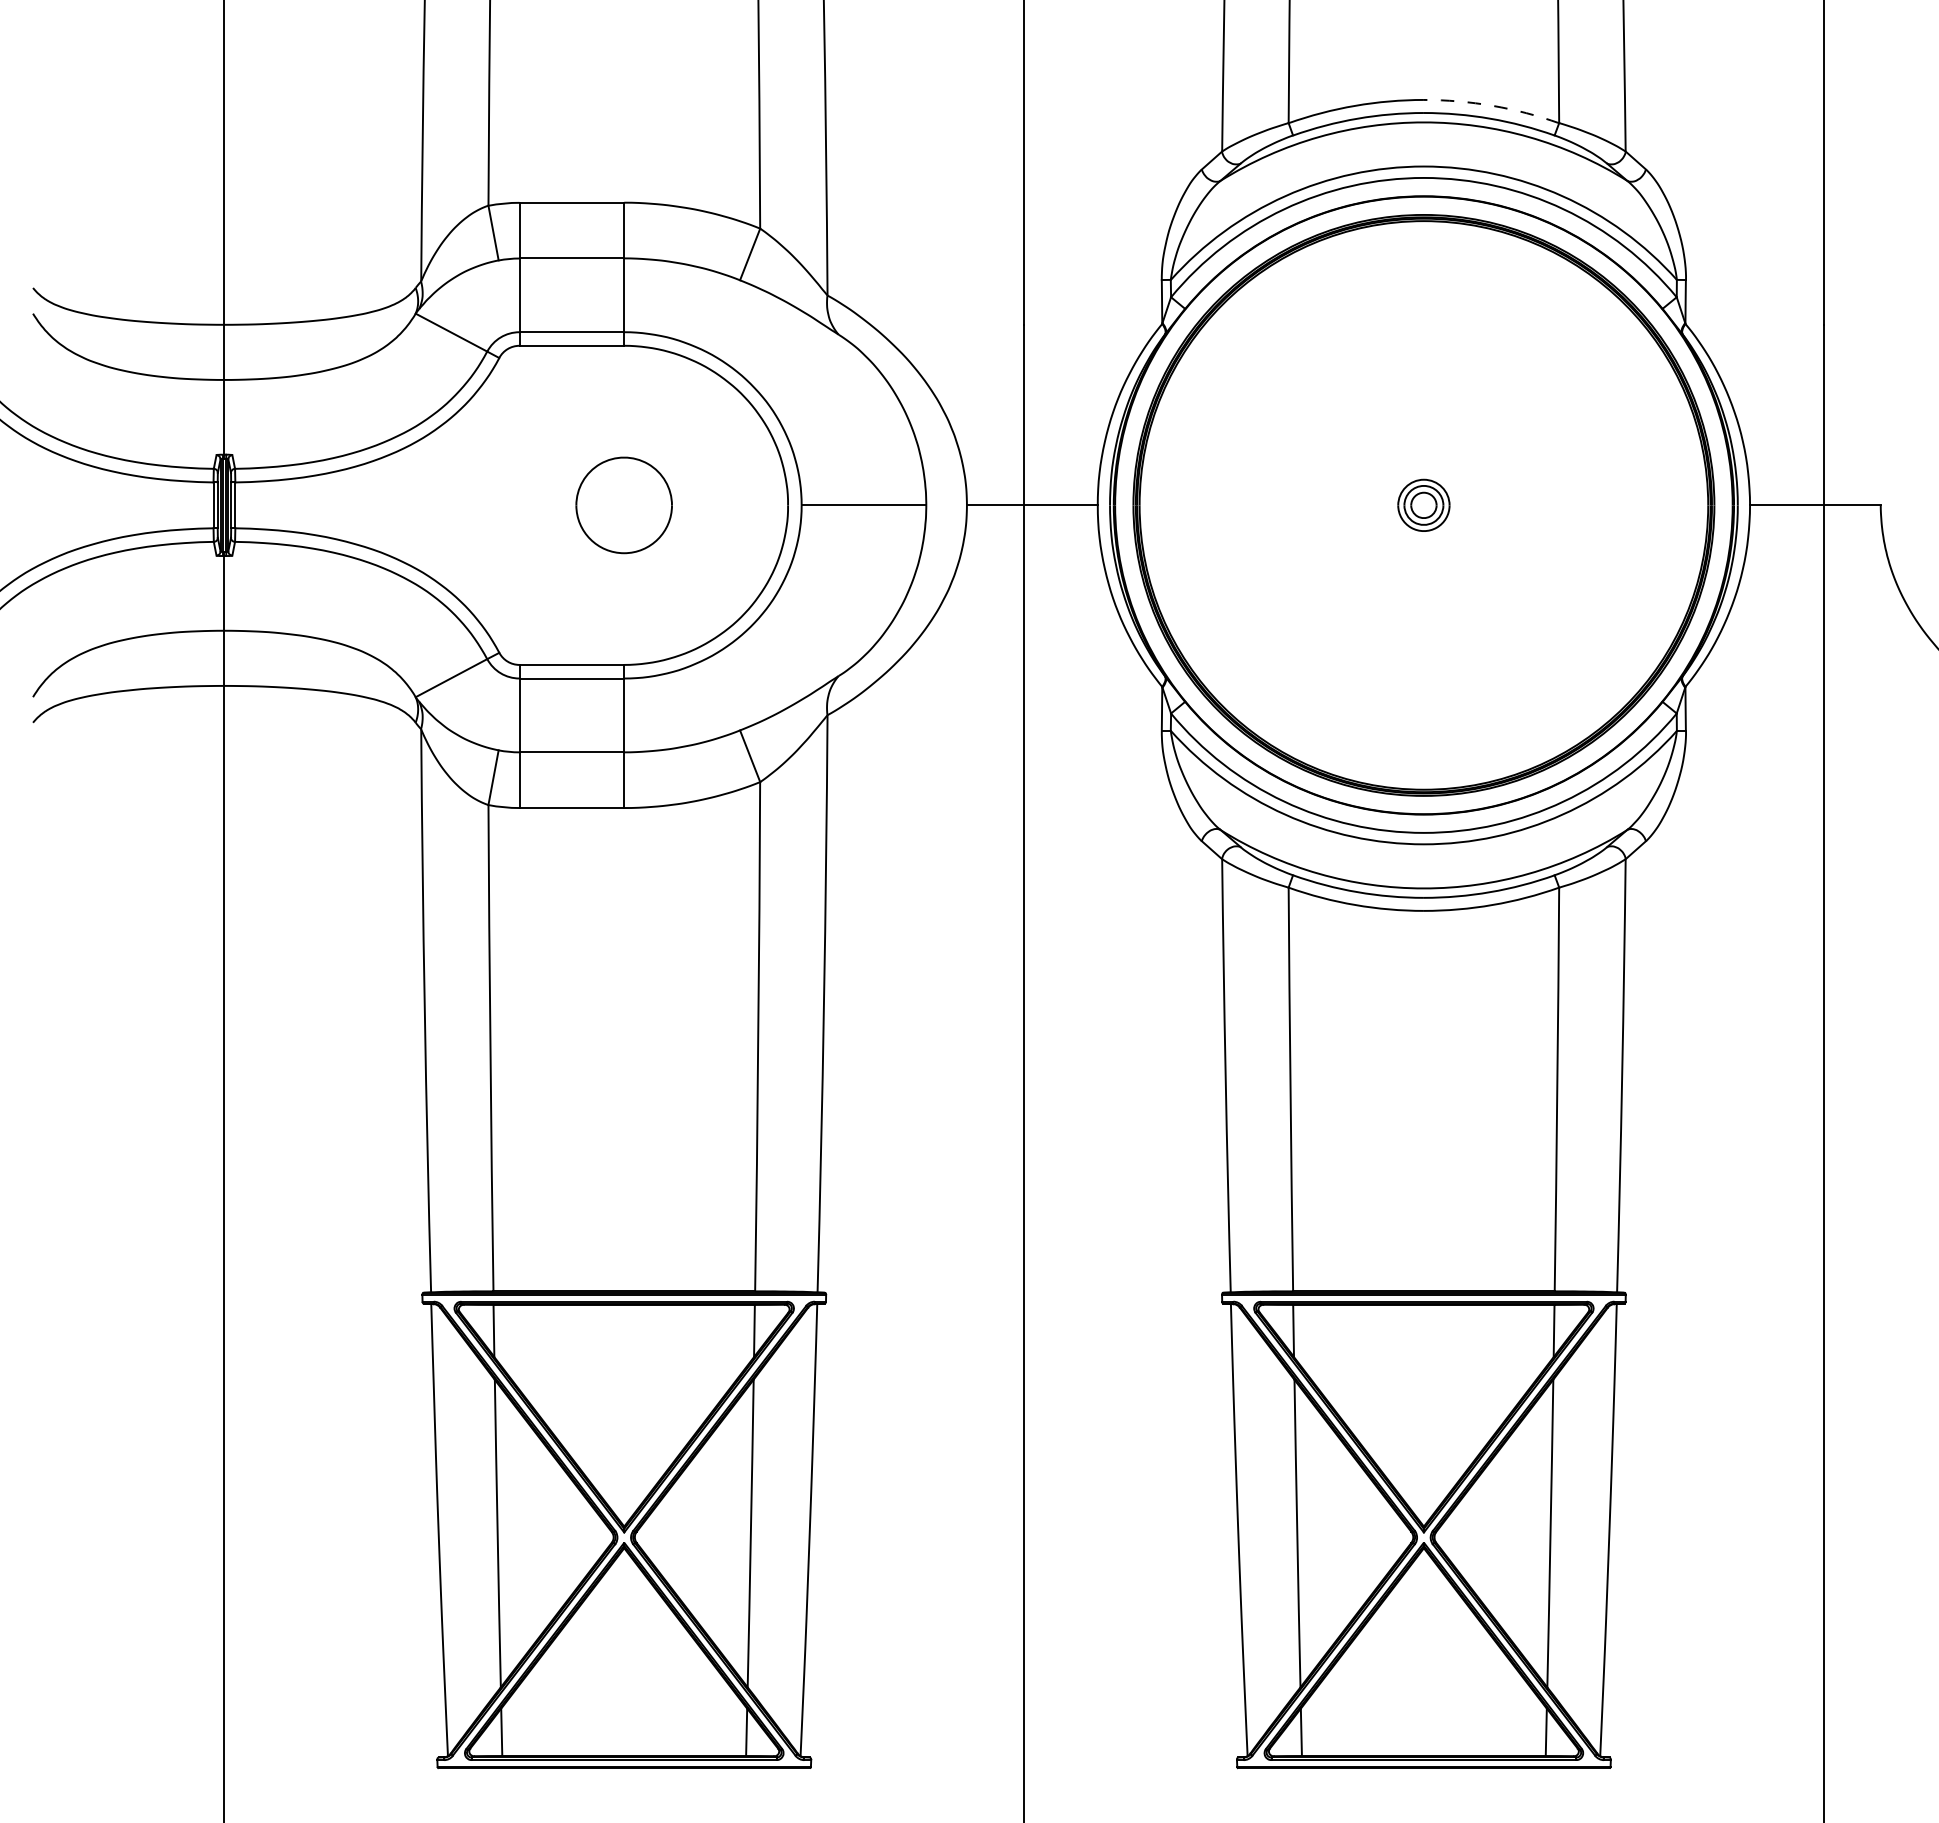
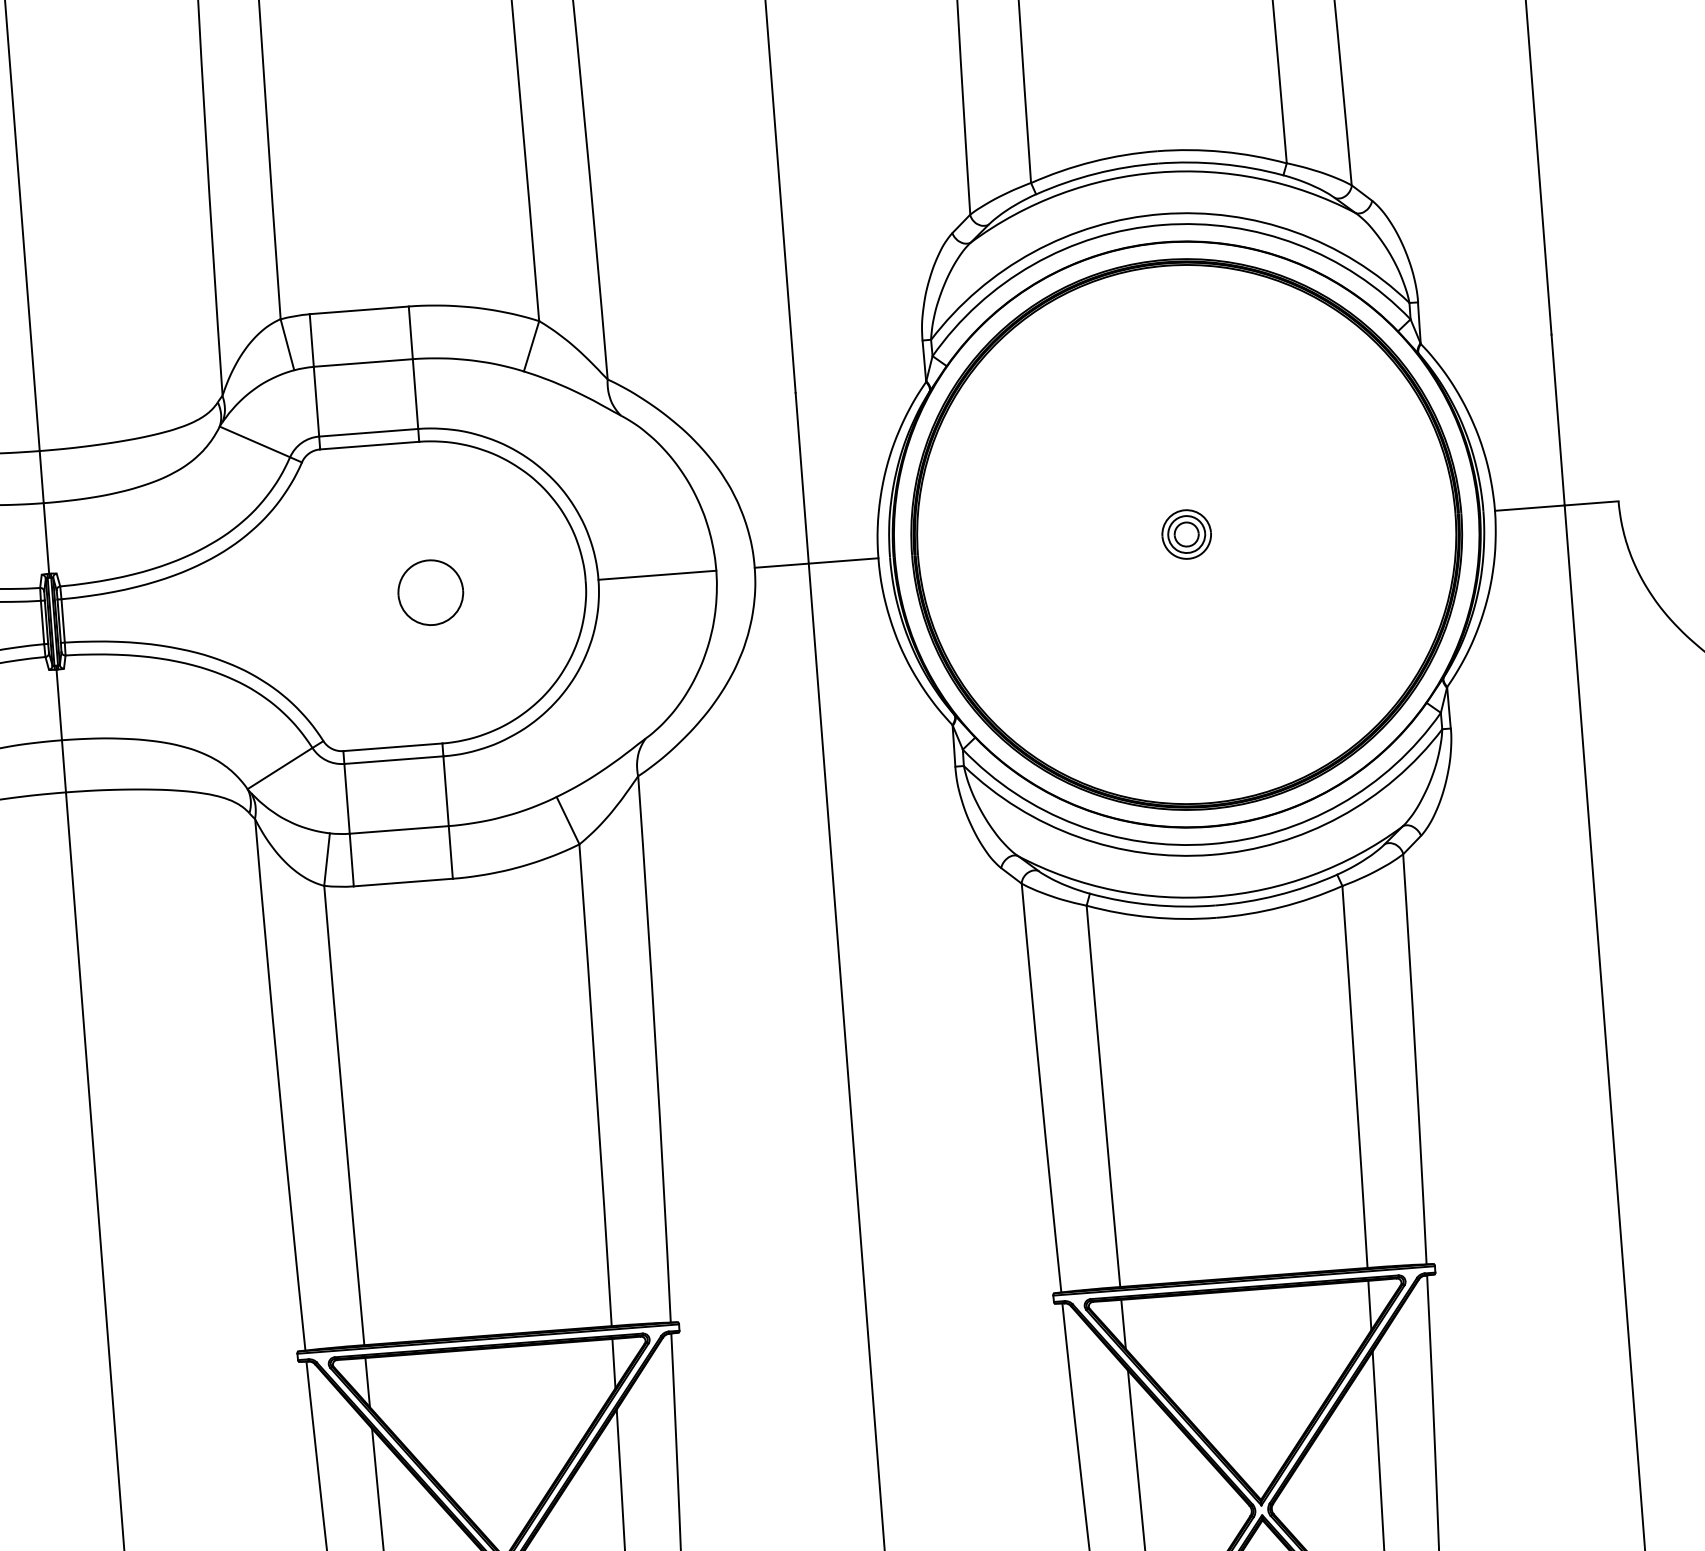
arc: (1492, 105) -> (1222, 151), dashed -> solid
part: (624, 505) -> (431, 592), size x0.71

